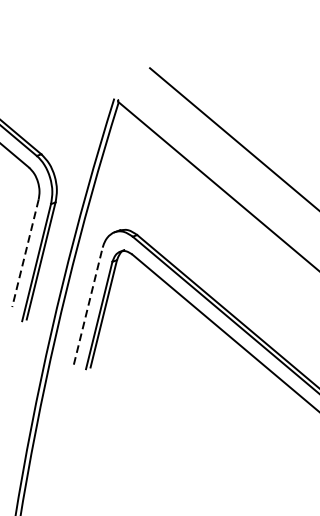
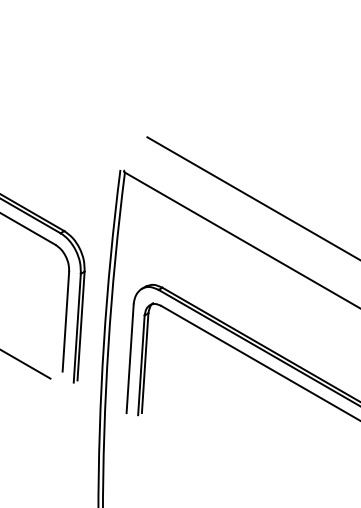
line: (25, 253) -> (65, 321), dashed -> solid
line: (88, 305) -> (130, 358), dashed -> solid

